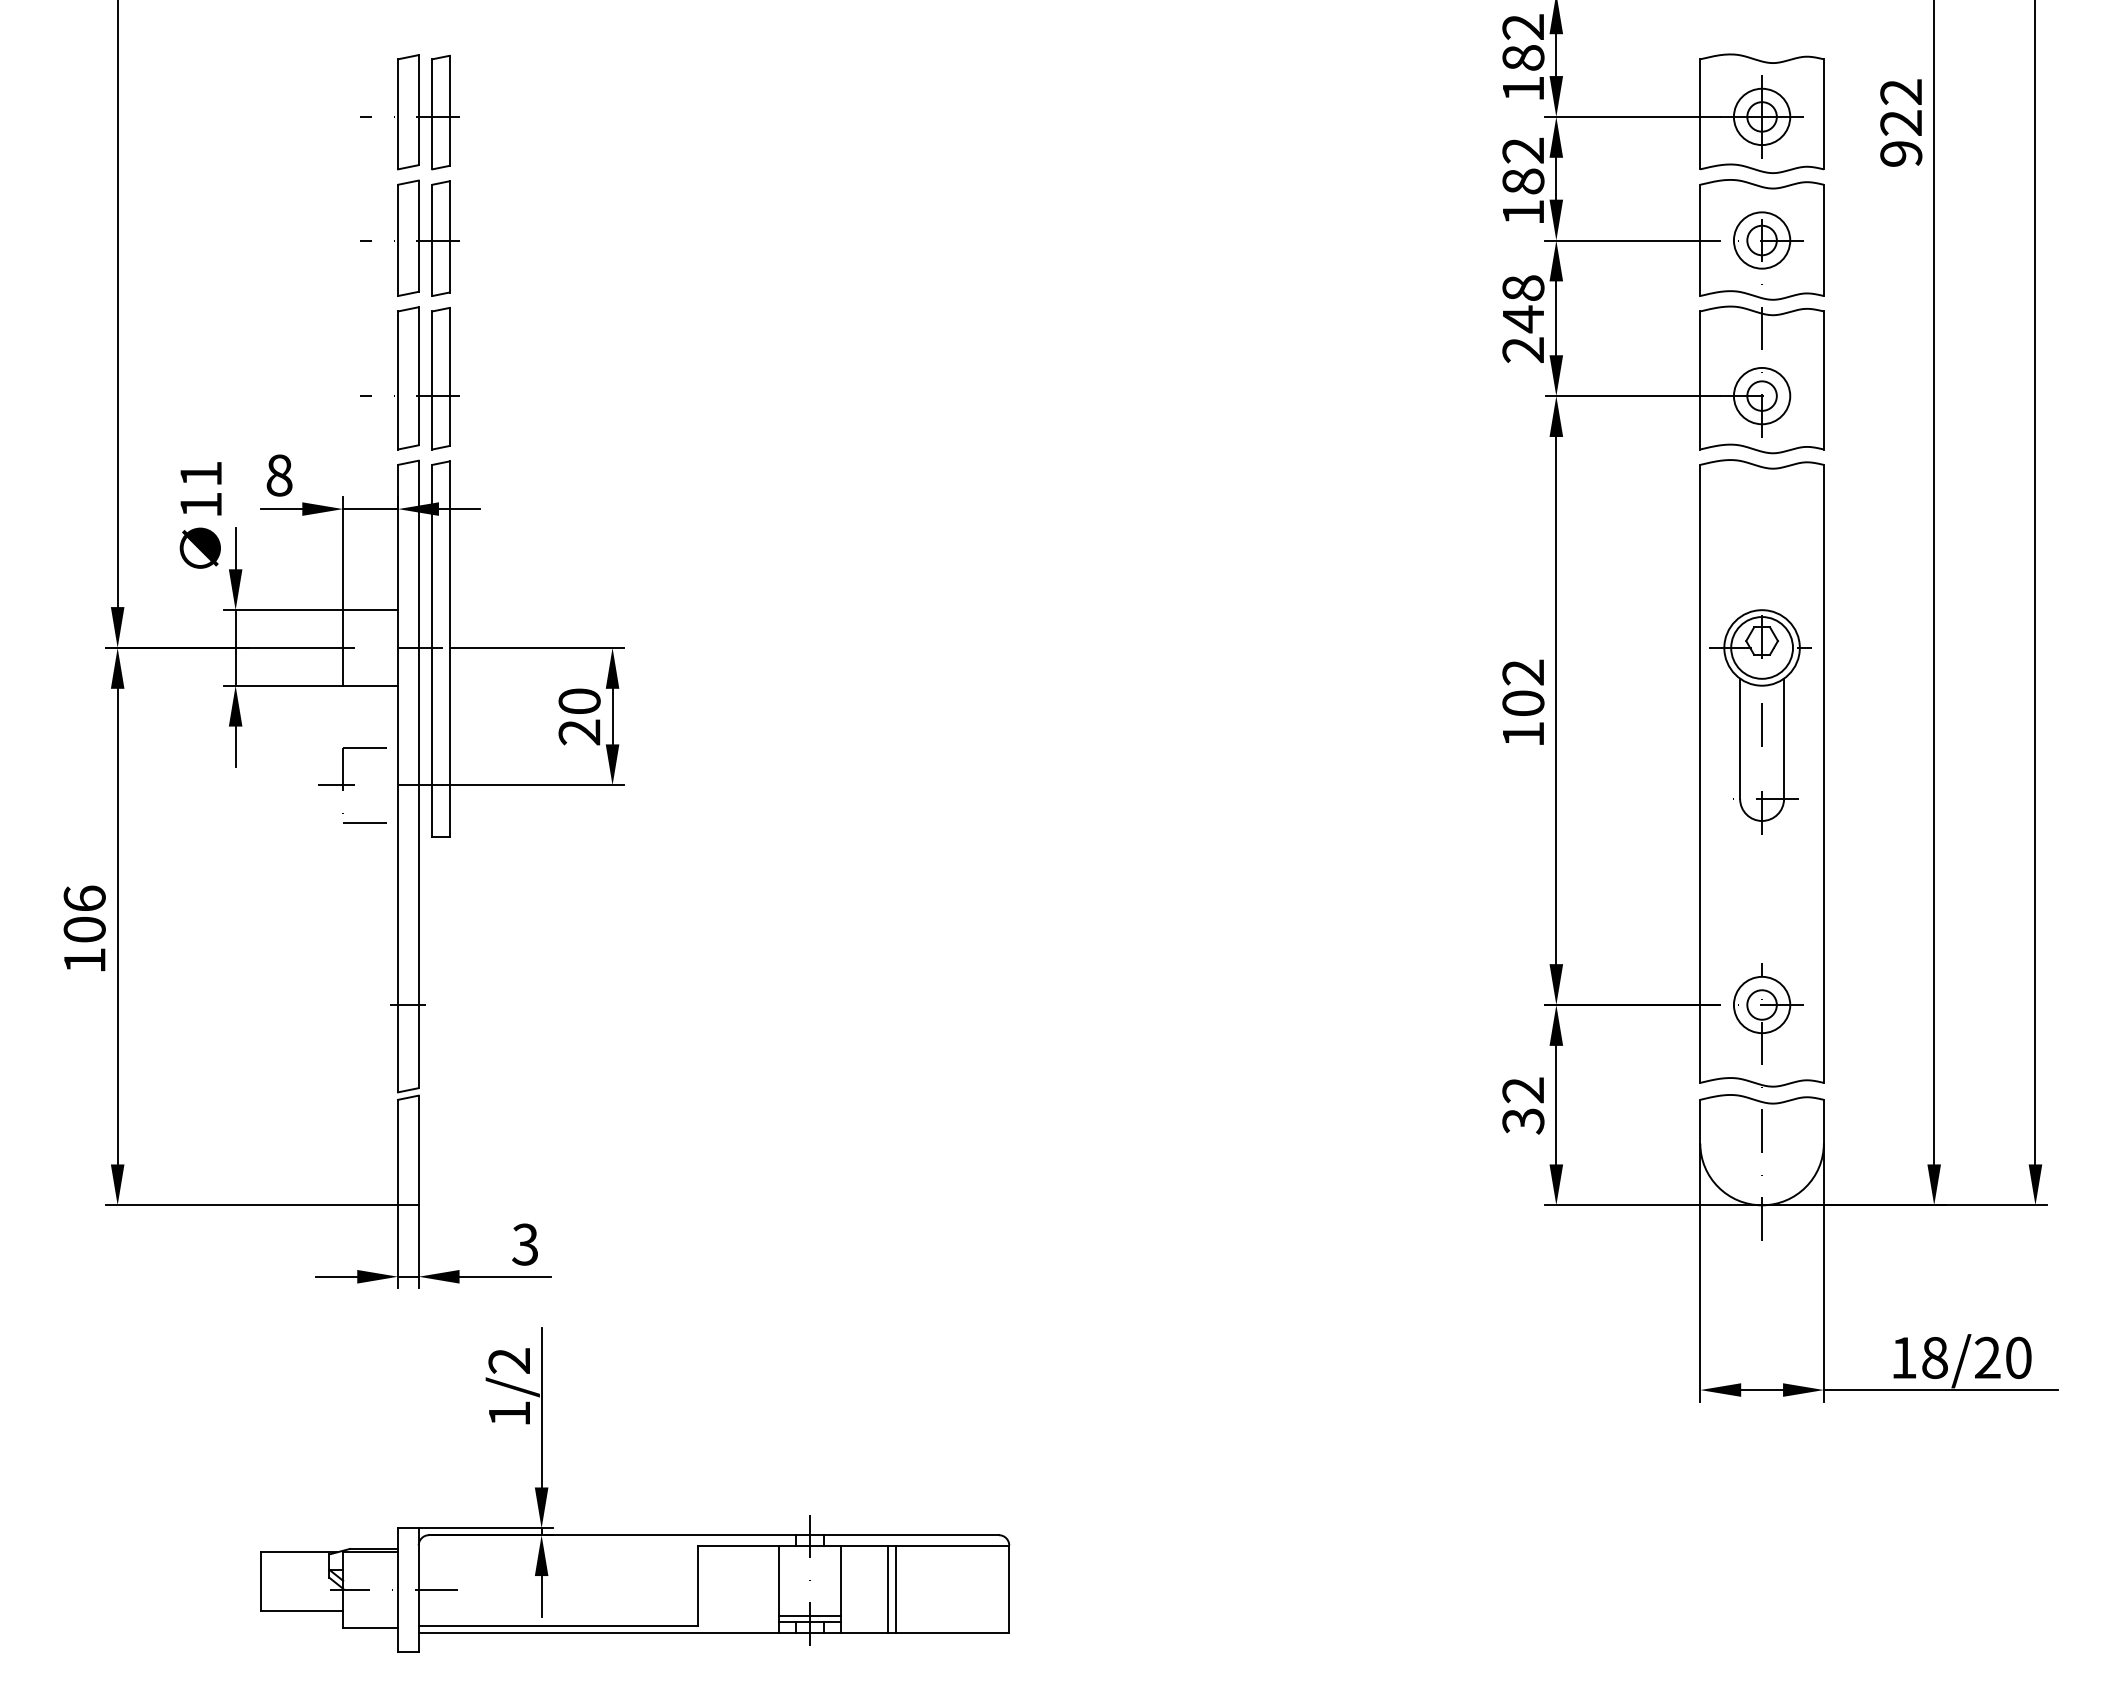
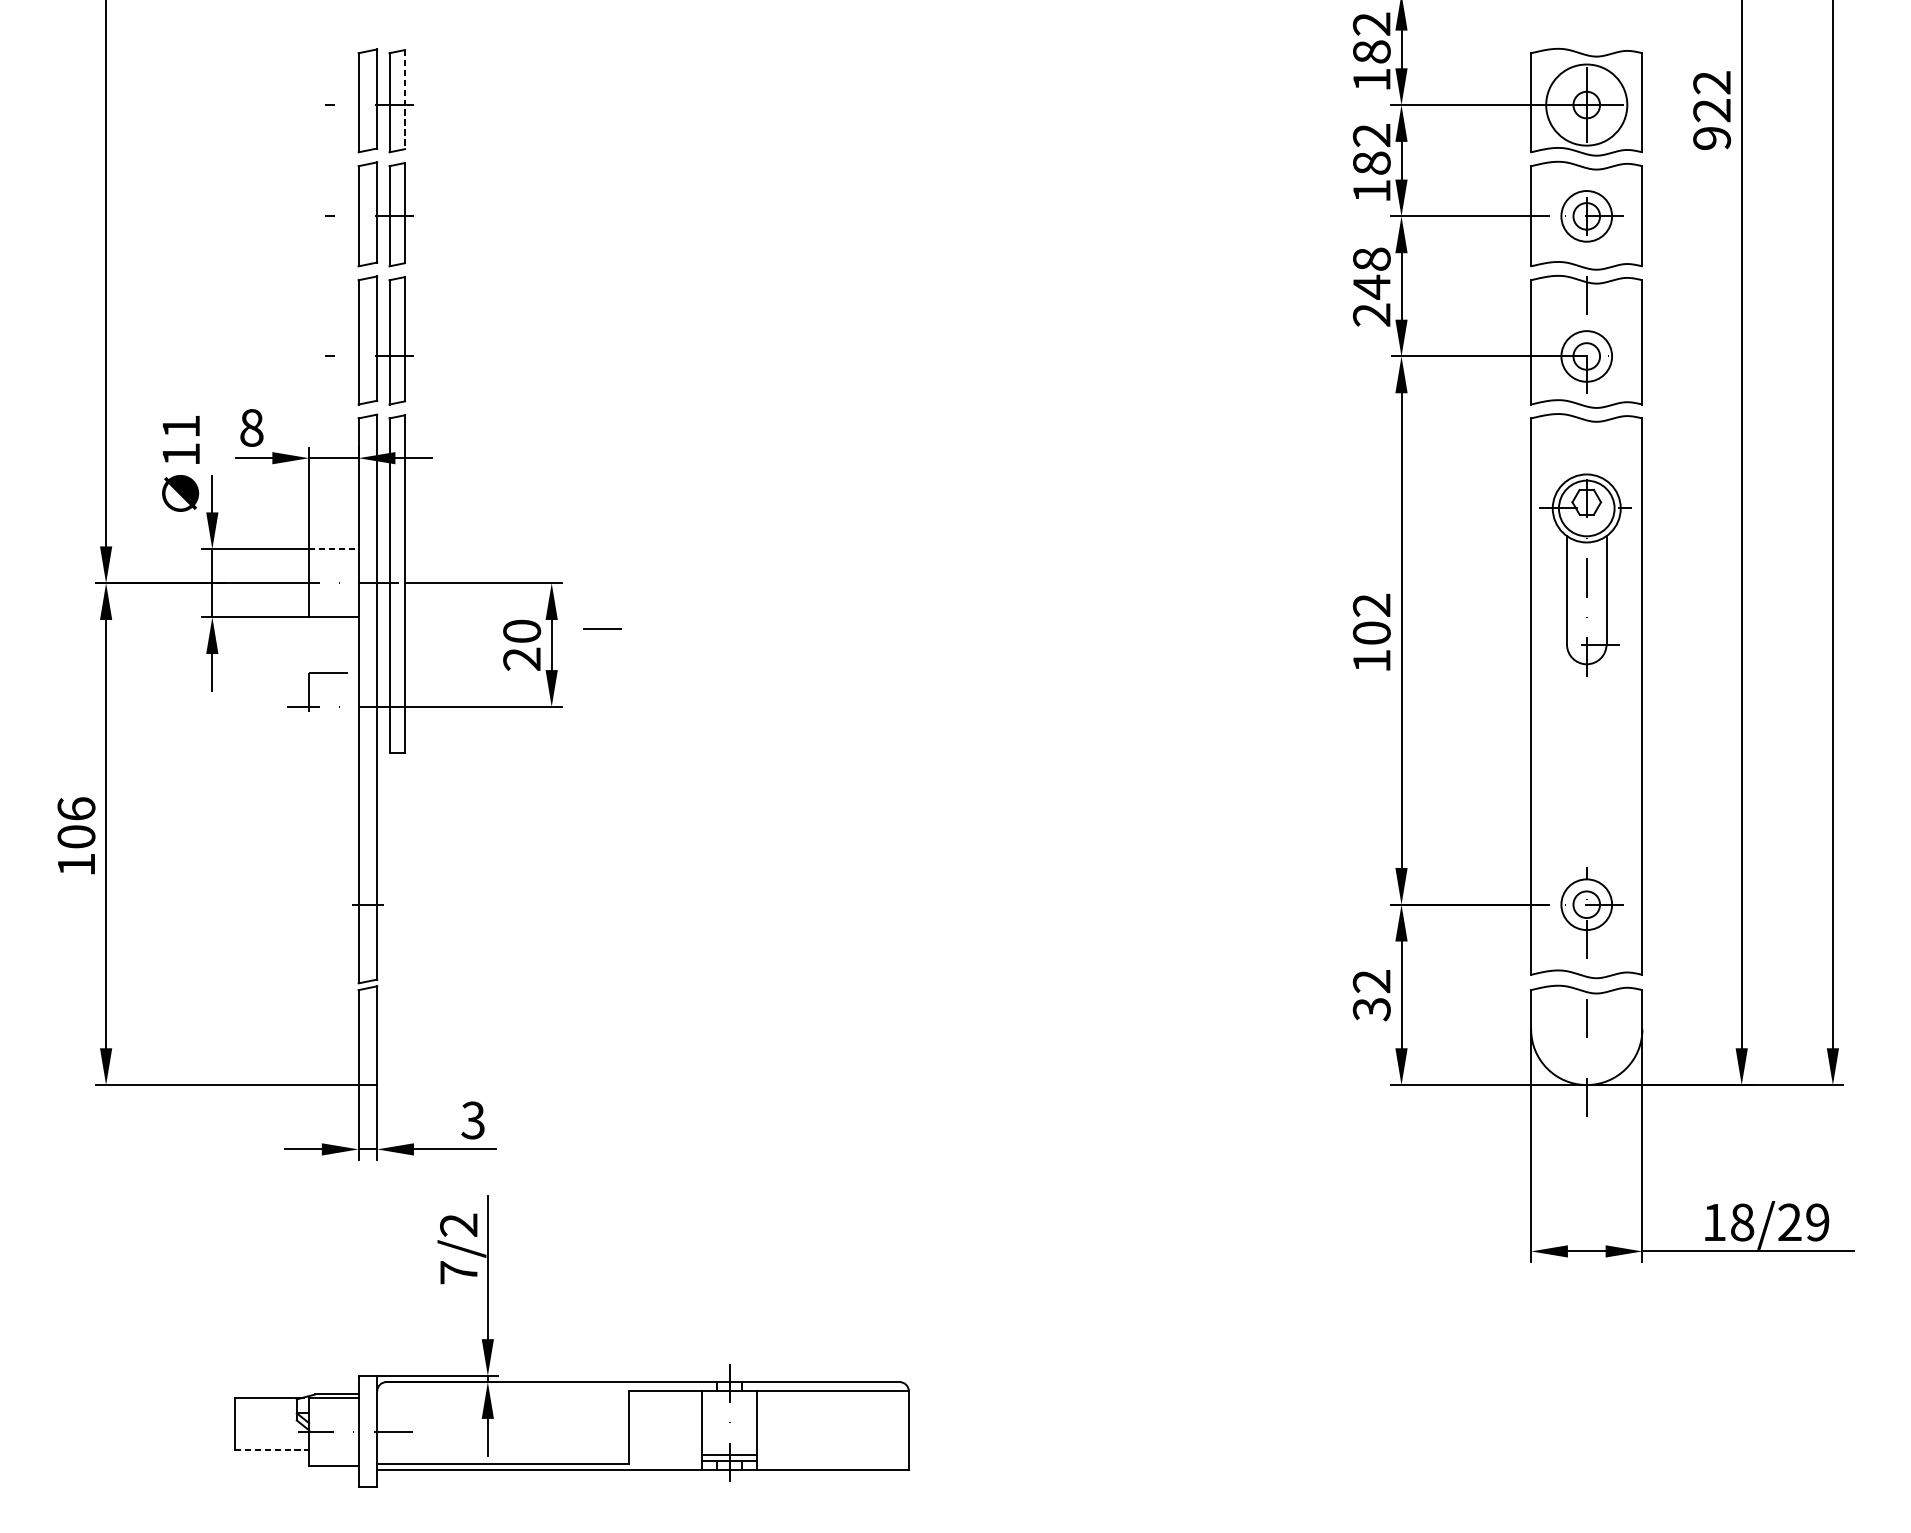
line: (449, 111) -> (404, 100), solid -> dashed
circle: (1761, 116) -> (1586, 104), size x1.6
line: (371, 610) -> (334, 549), solid -> dashed
part: (1760, 721) -> (1585, 574), moved
line: (364, 822) -> (602, 628), moved
text: (2018, 1357) -> (1817, 1222), 18/20 -> 18/29
text: (509, 1413) -> (458, 1272), 1/2 -> 7/2
line: (888, 1588) -> (800, 1430), removed
line: (895, 1588) -> (806, 1430), removed
line: (302, 1611) -> (272, 1450), solid -> dashed

